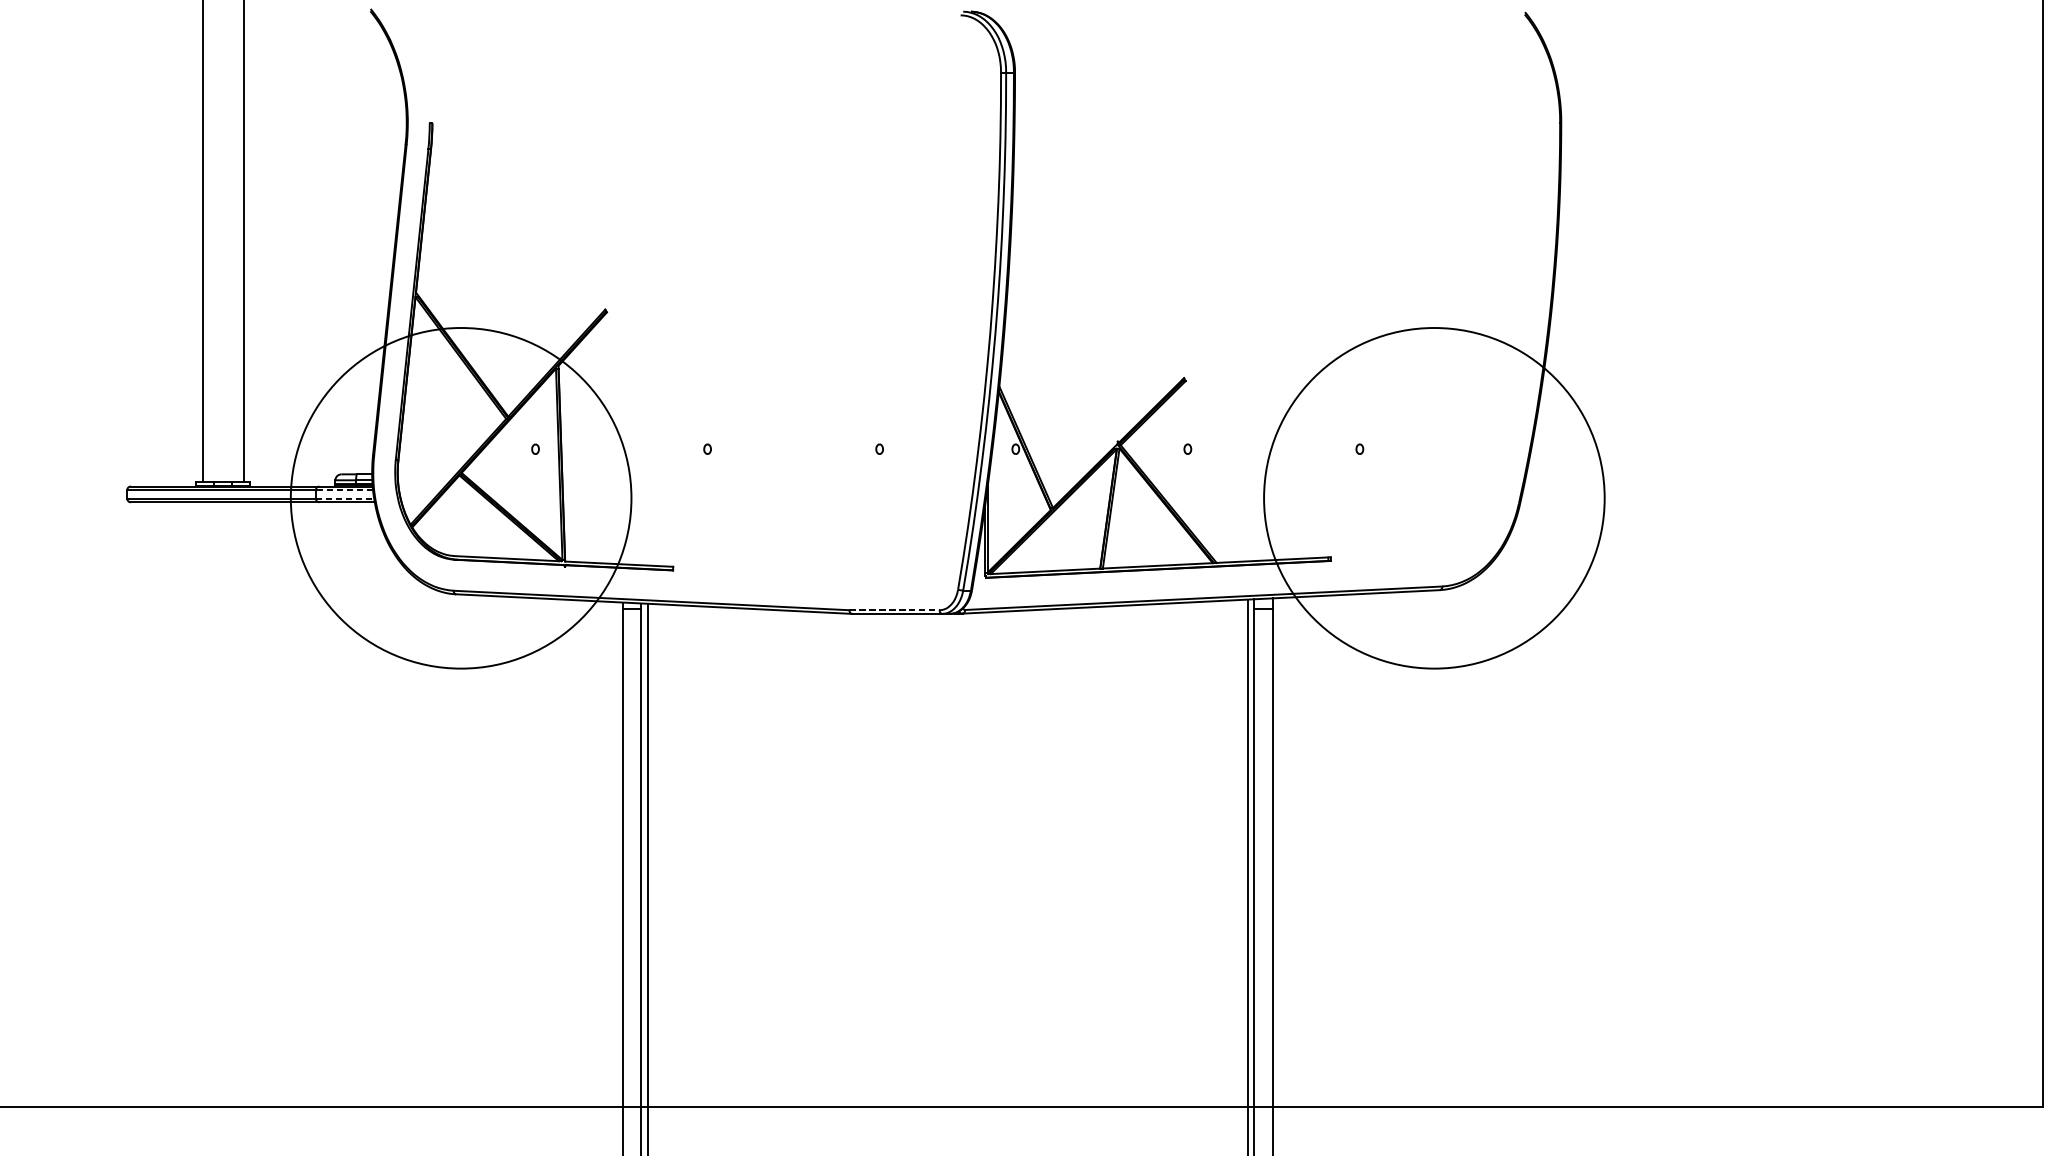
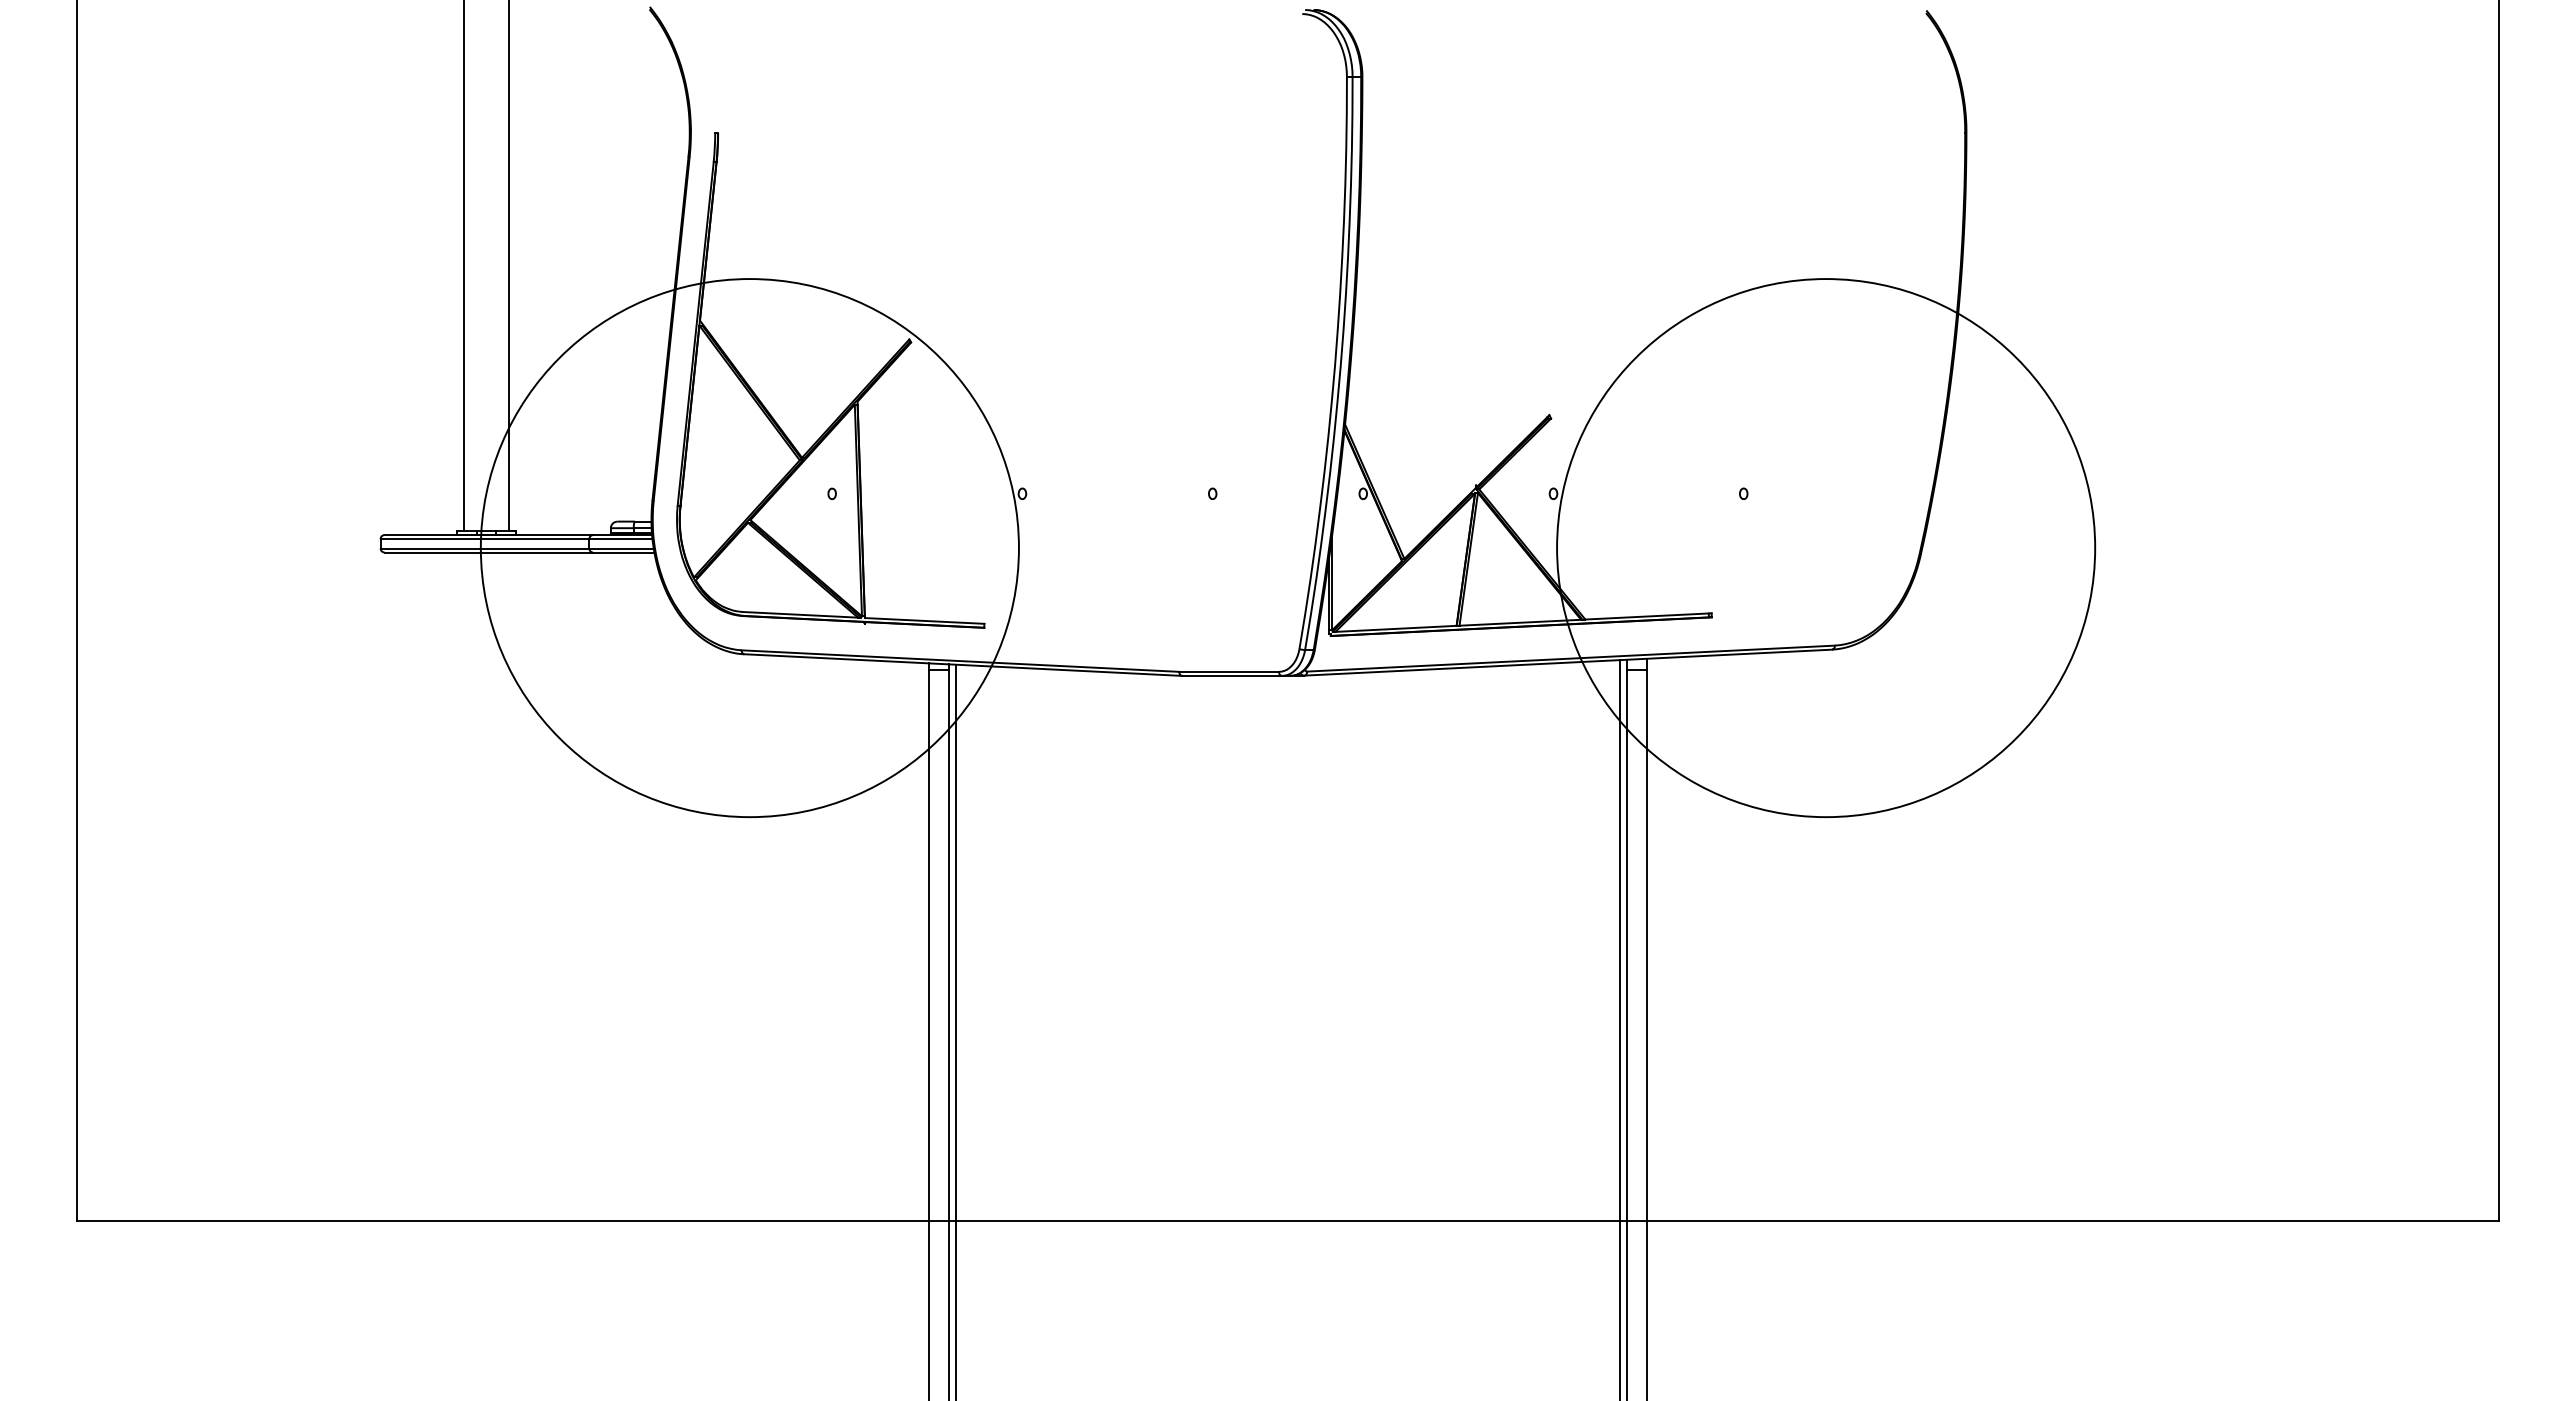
line: (344, 490) -> (620, 539), dashed -> solid
line: (345, 498) -> (622, 548), dashed -> solid
circle: (460, 498) -> (749, 548), size x1.43
circle: (1434, 498) -> (1826, 548), size x1.43
line: (894, 609) -> (1229, 671), dashed -> solid

